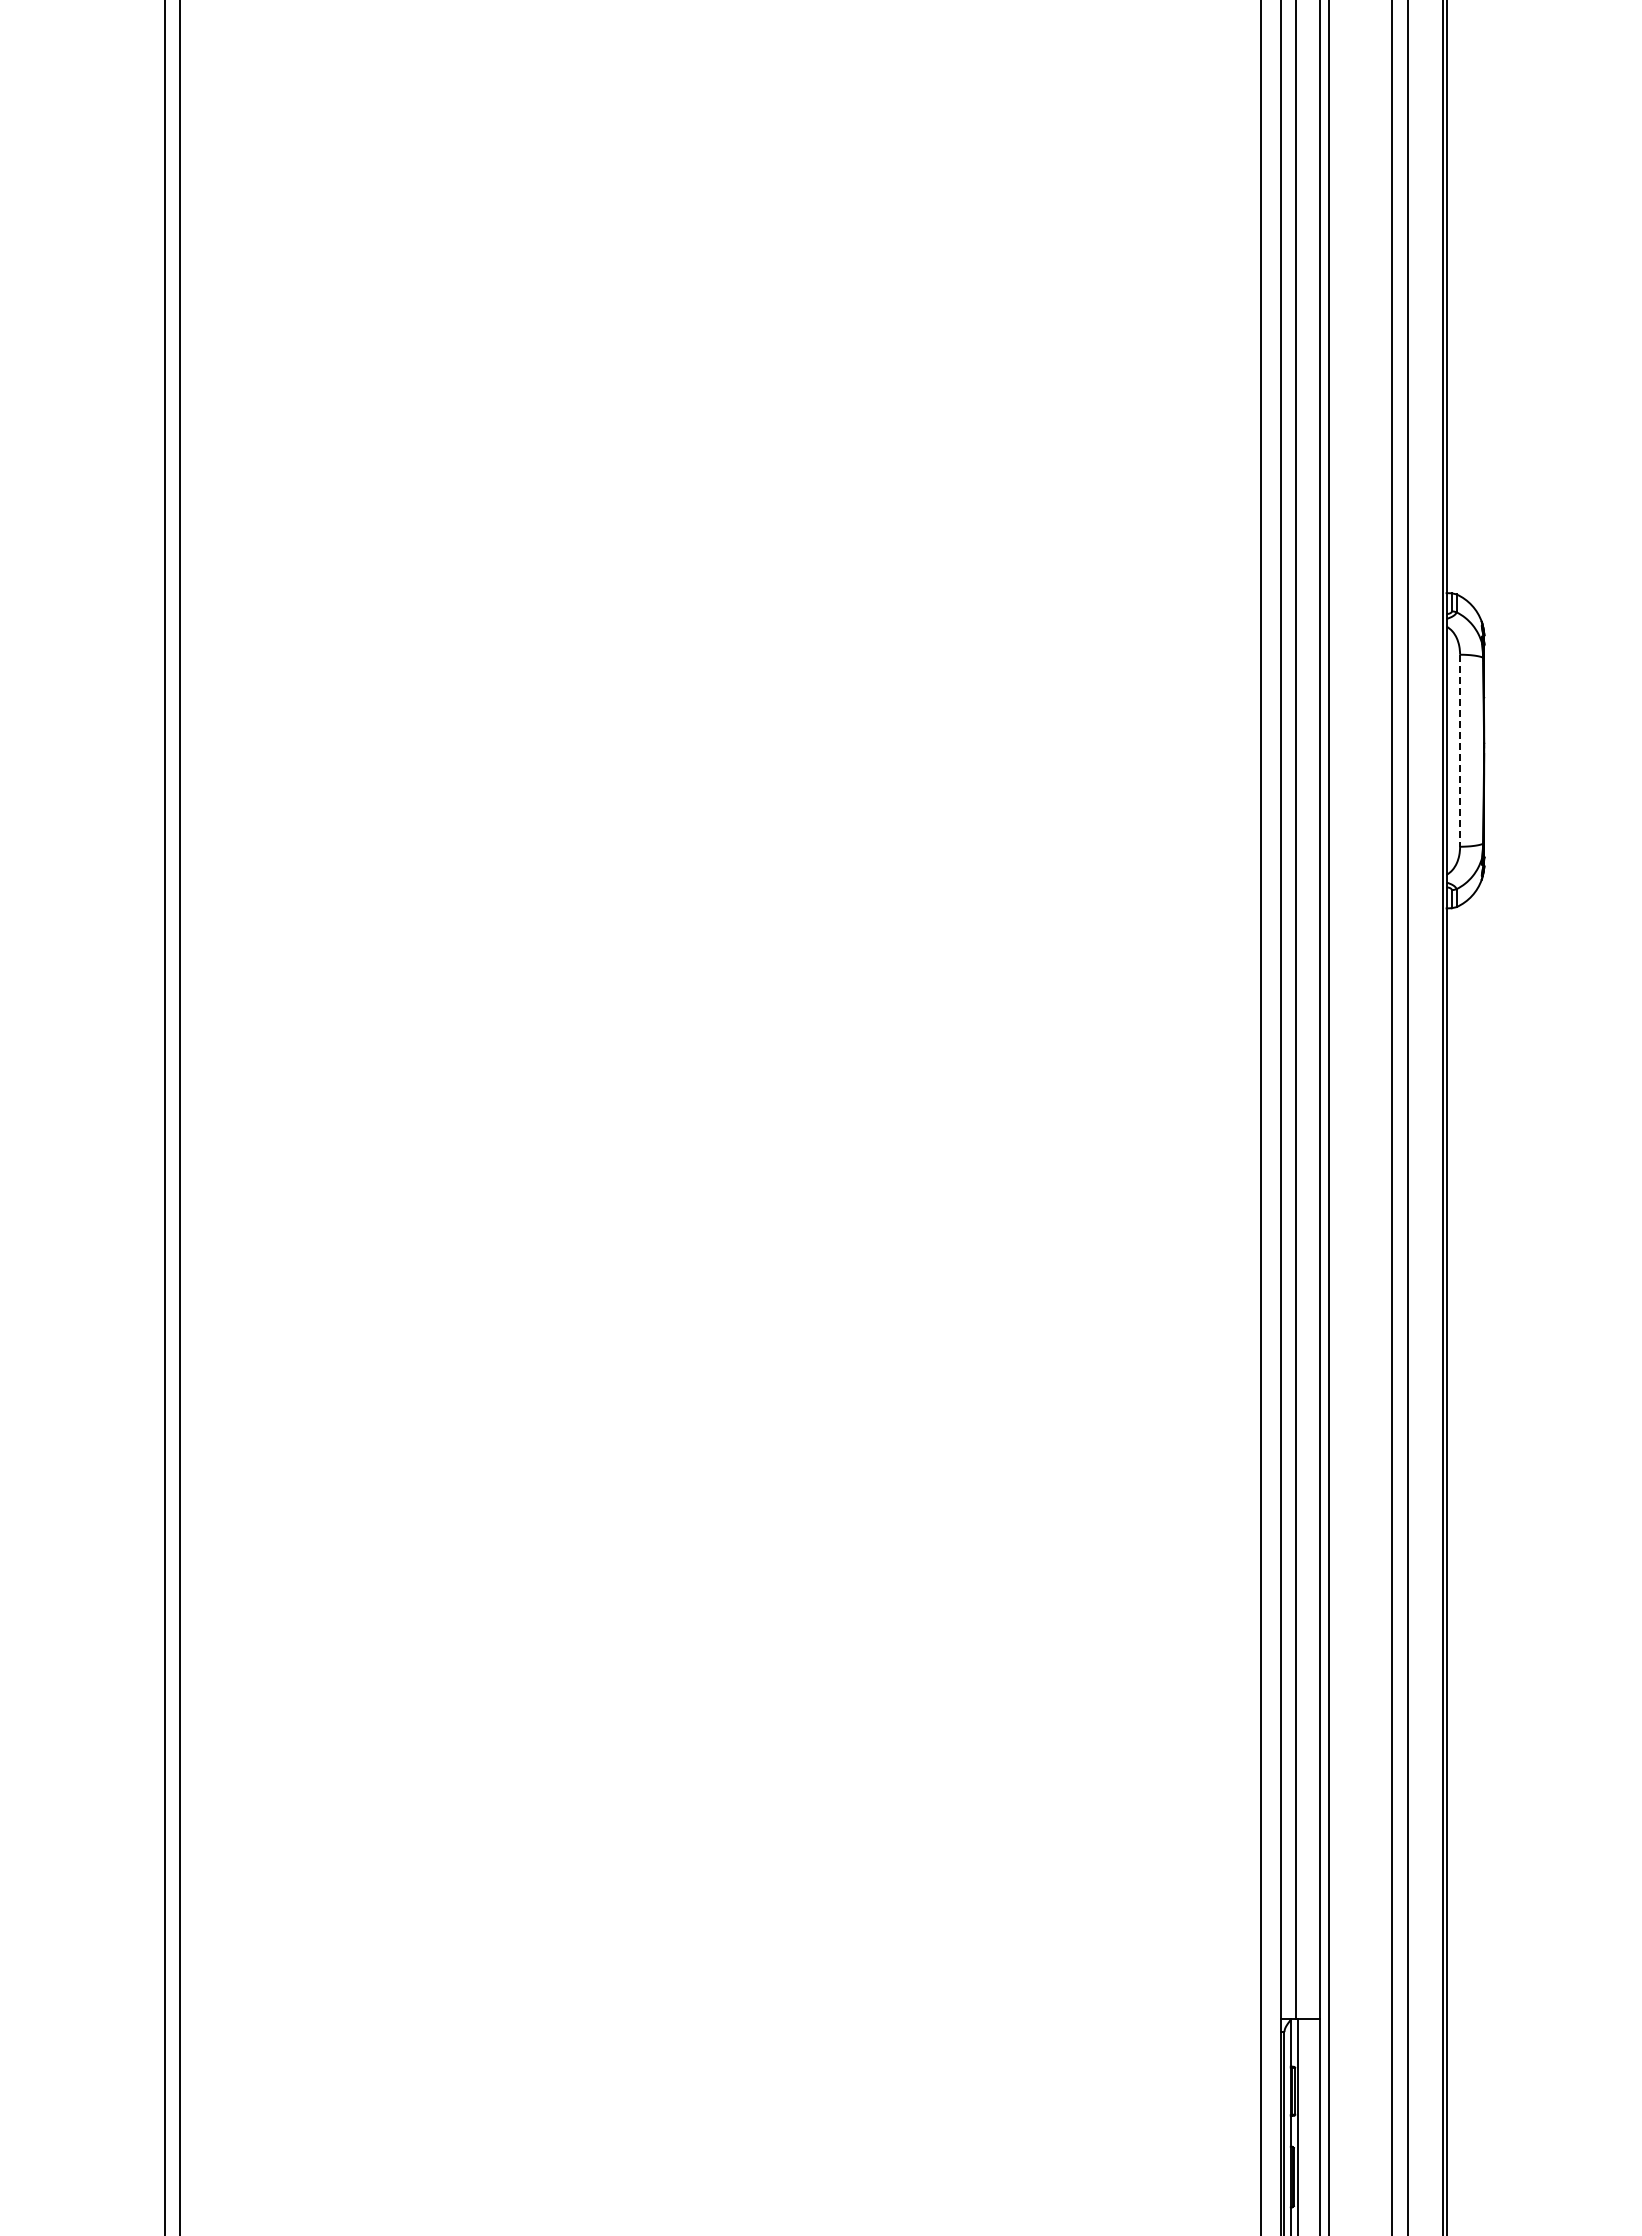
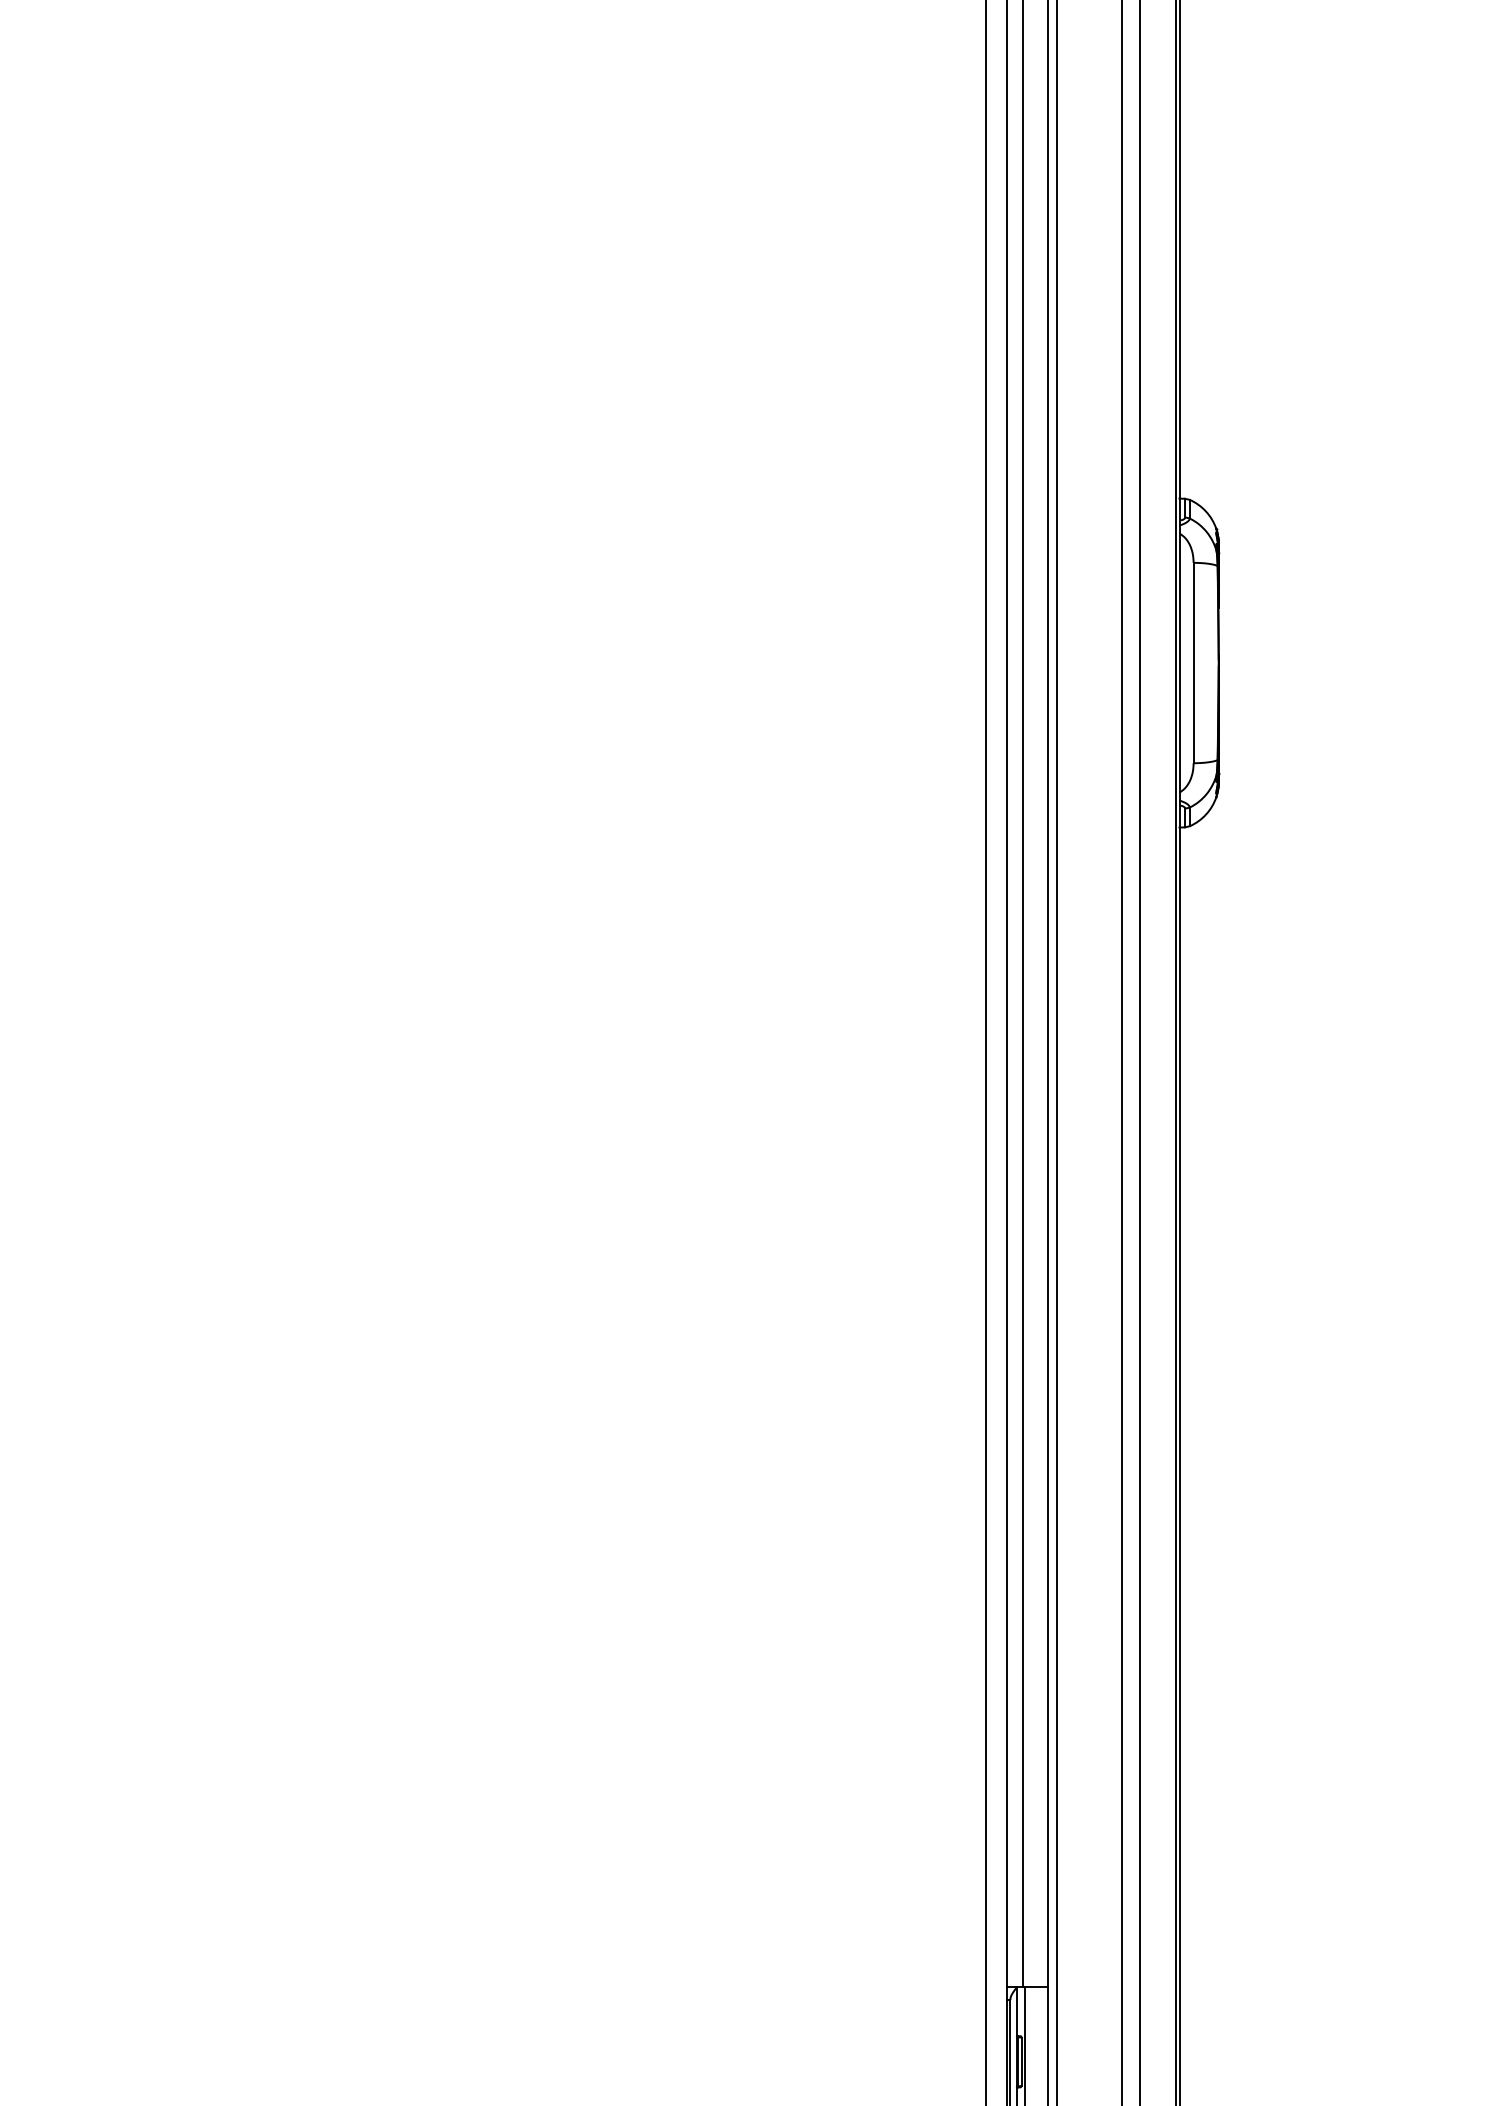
line: (1460, 751) -> (1194, 663), dashed -> solid

